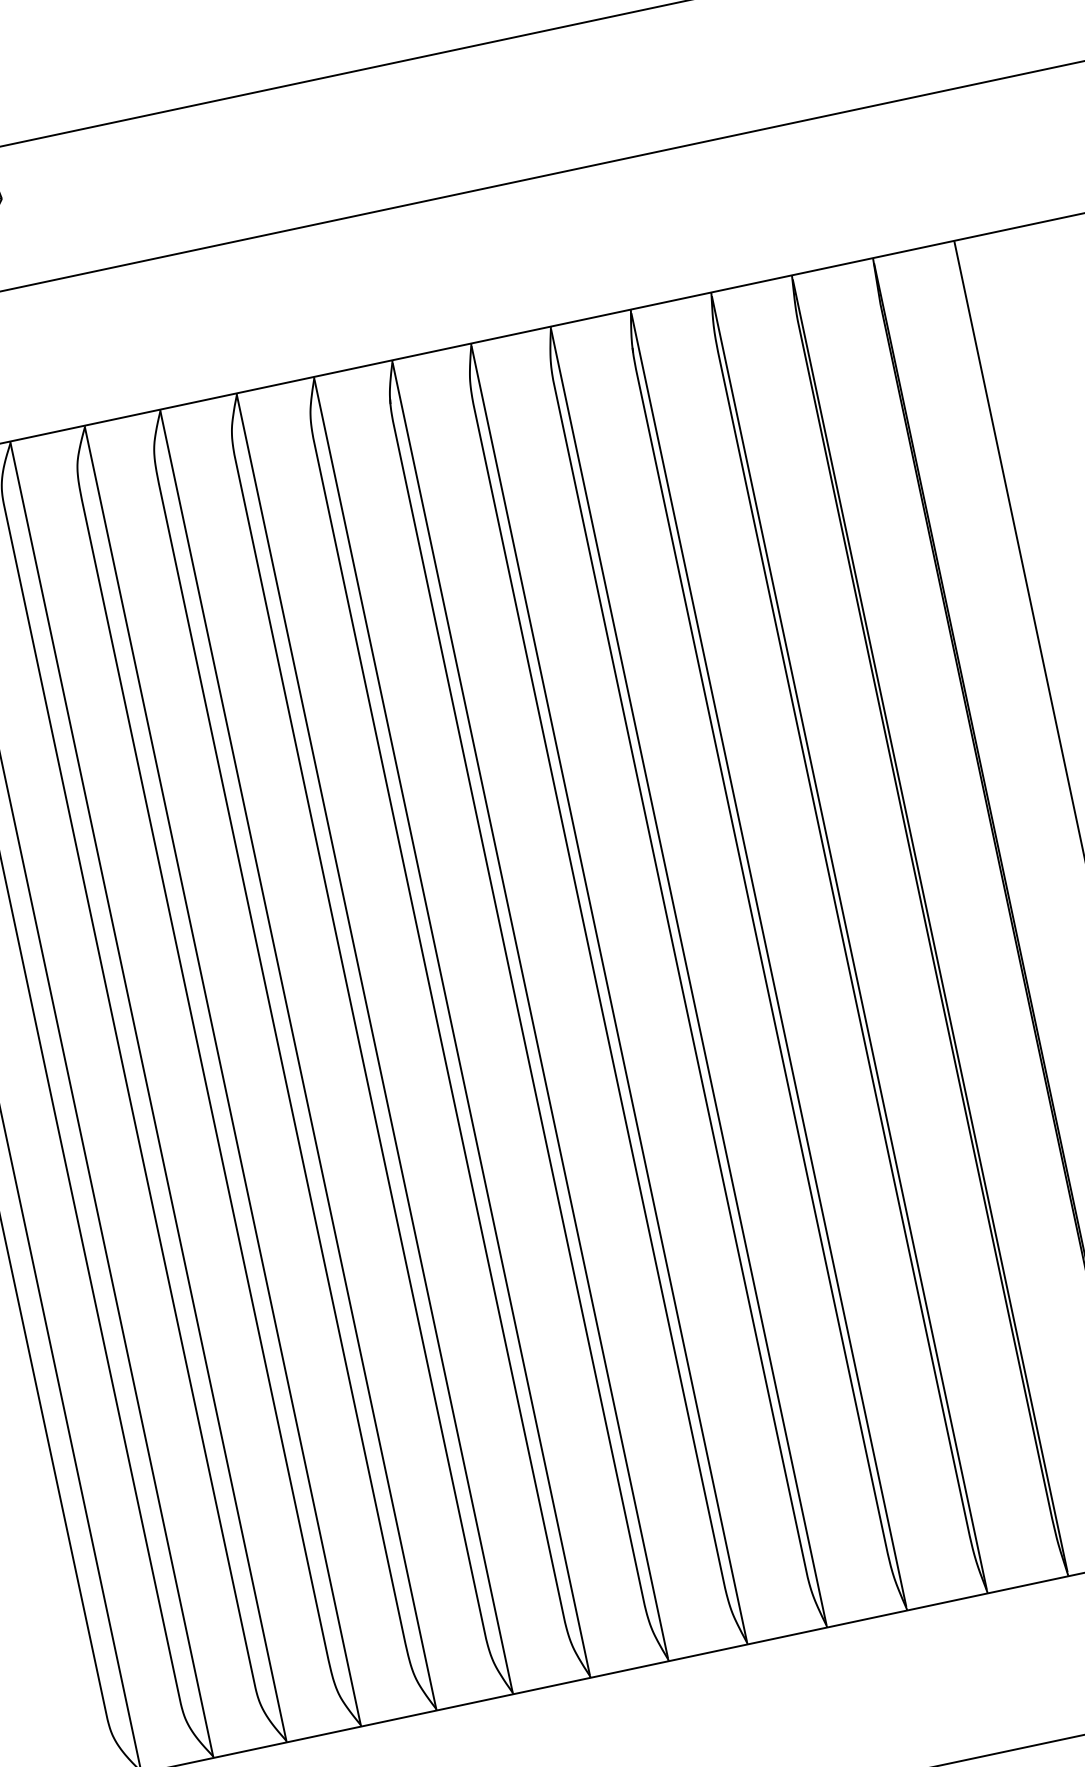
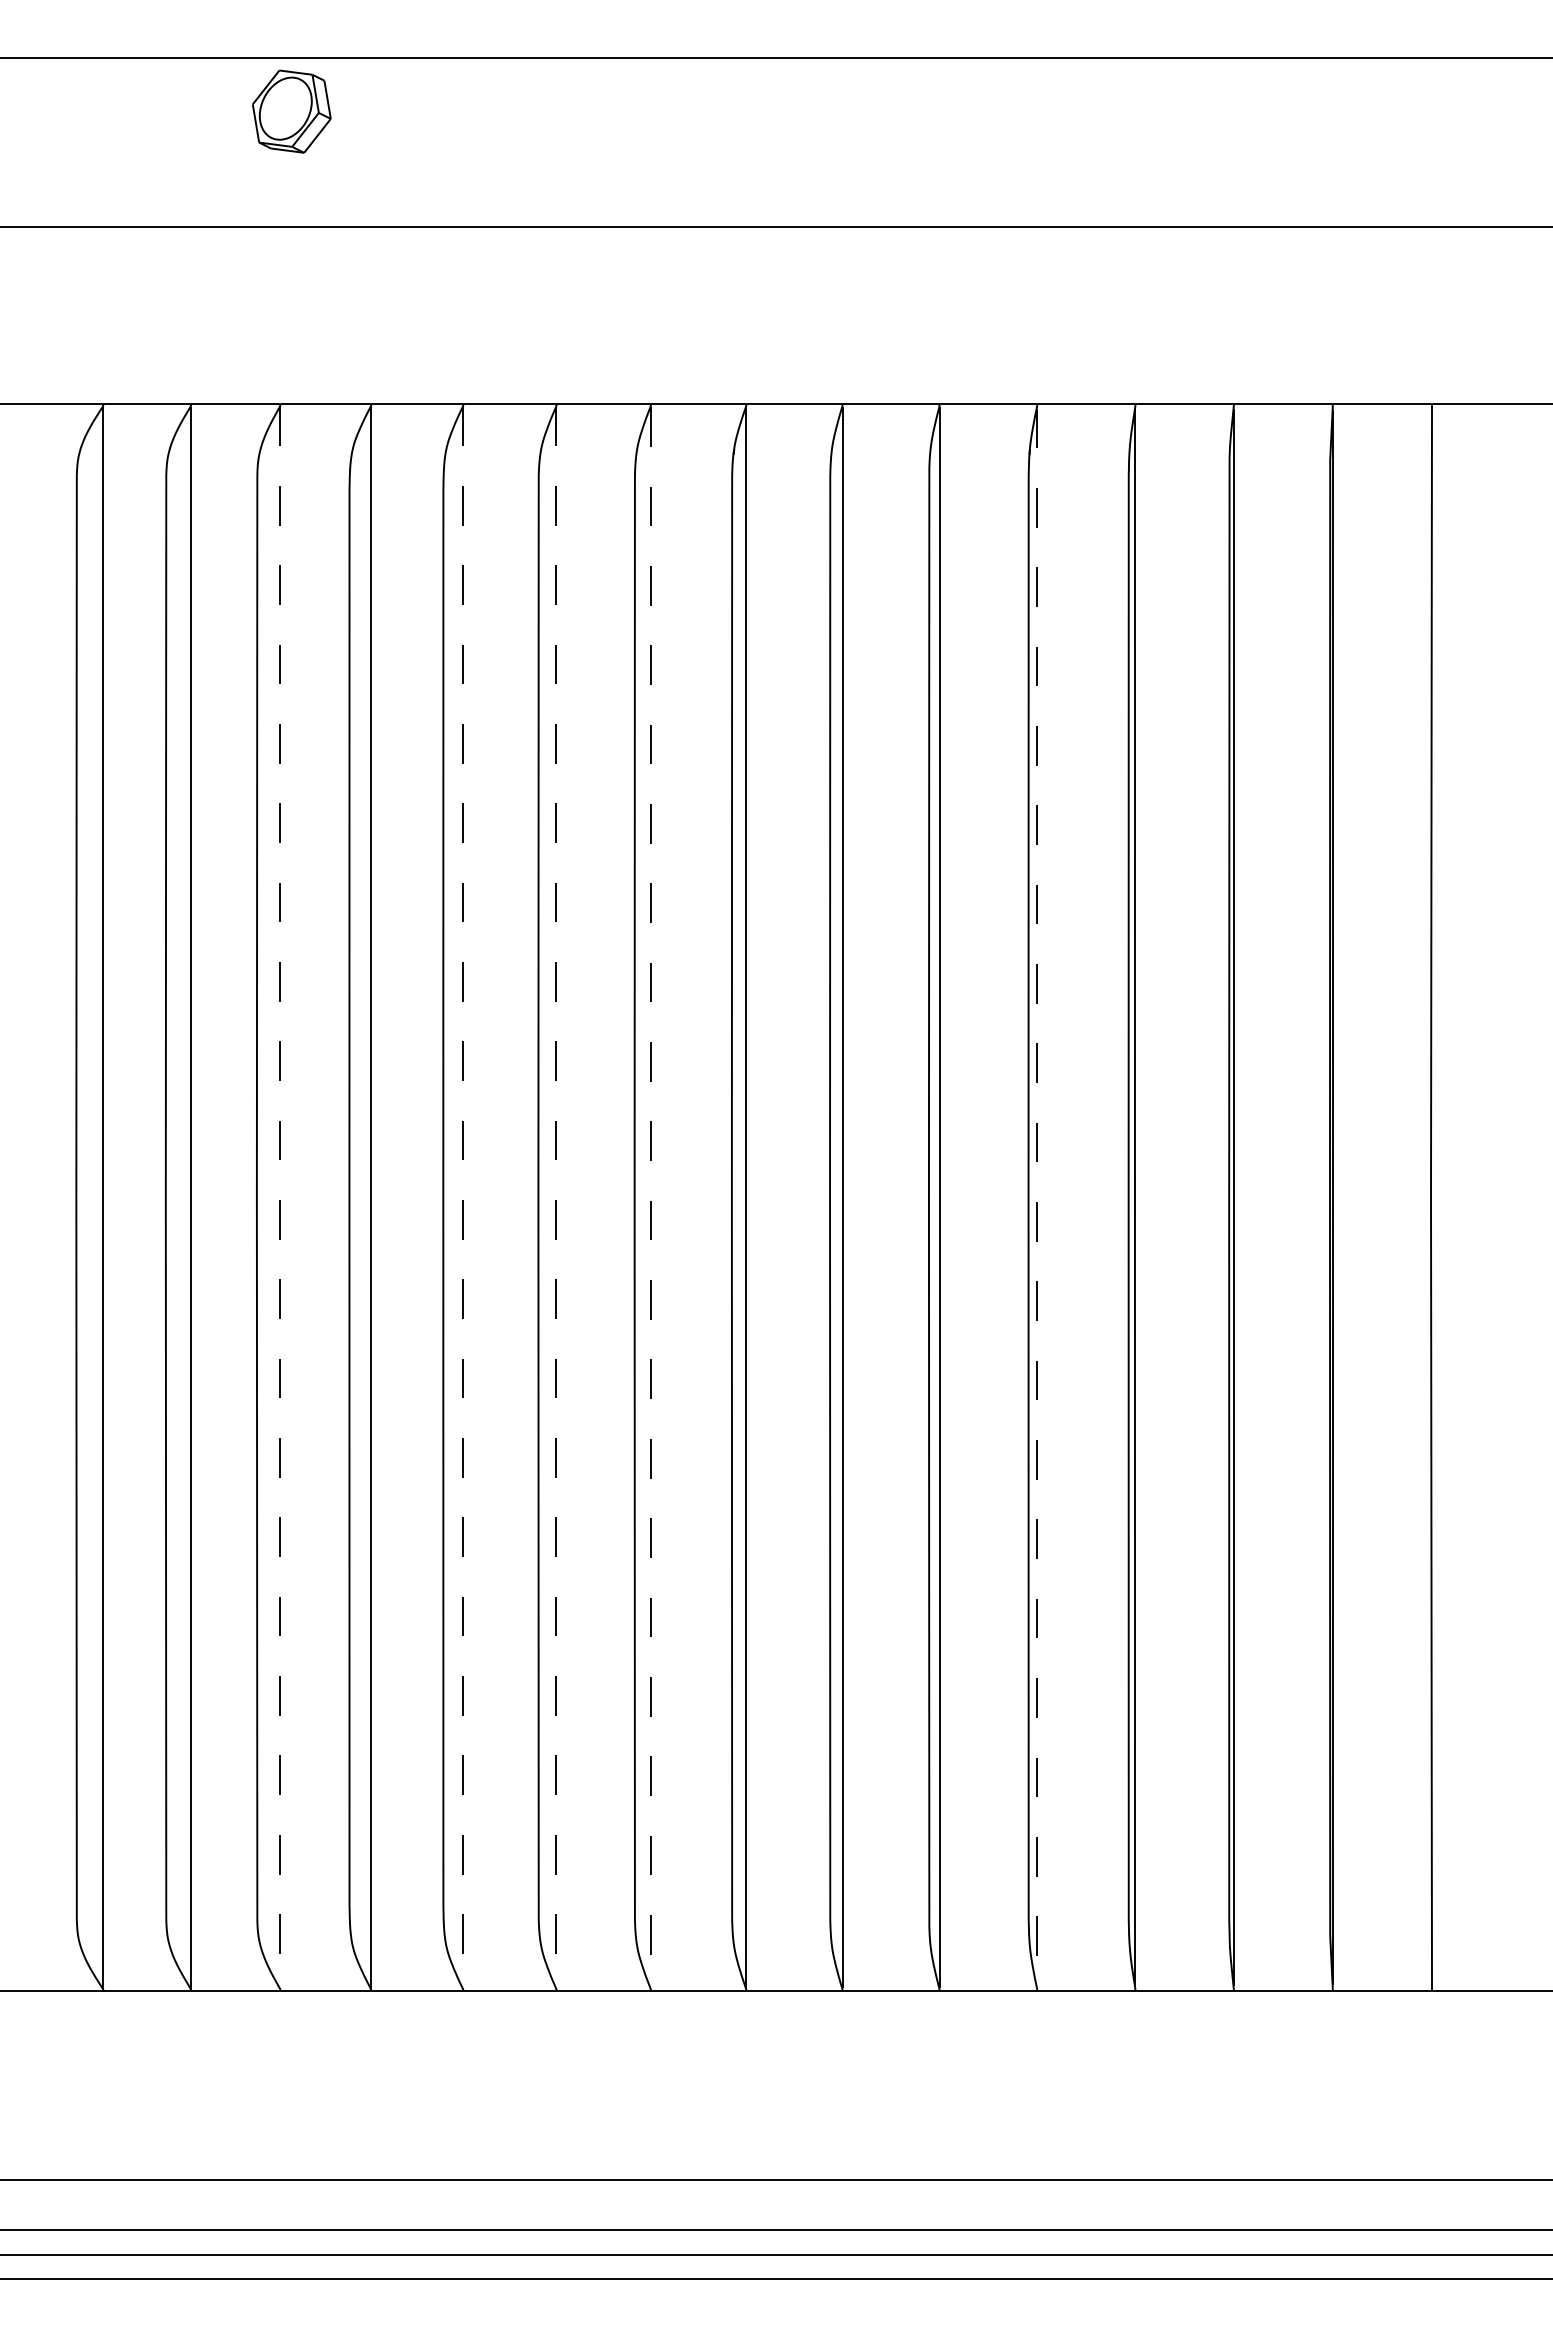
line: (769, 959) -> (1037, 1197), solid -> dashed
line: (451, 1027) -> (650, 1197), solid -> dashed
line: (374, 1043) -> (556, 1197), solid -> dashed
line: (298, 1059) -> (463, 1197), solid -> dashed
line: (148, 1091) -> (280, 1197), solid -> dashed

